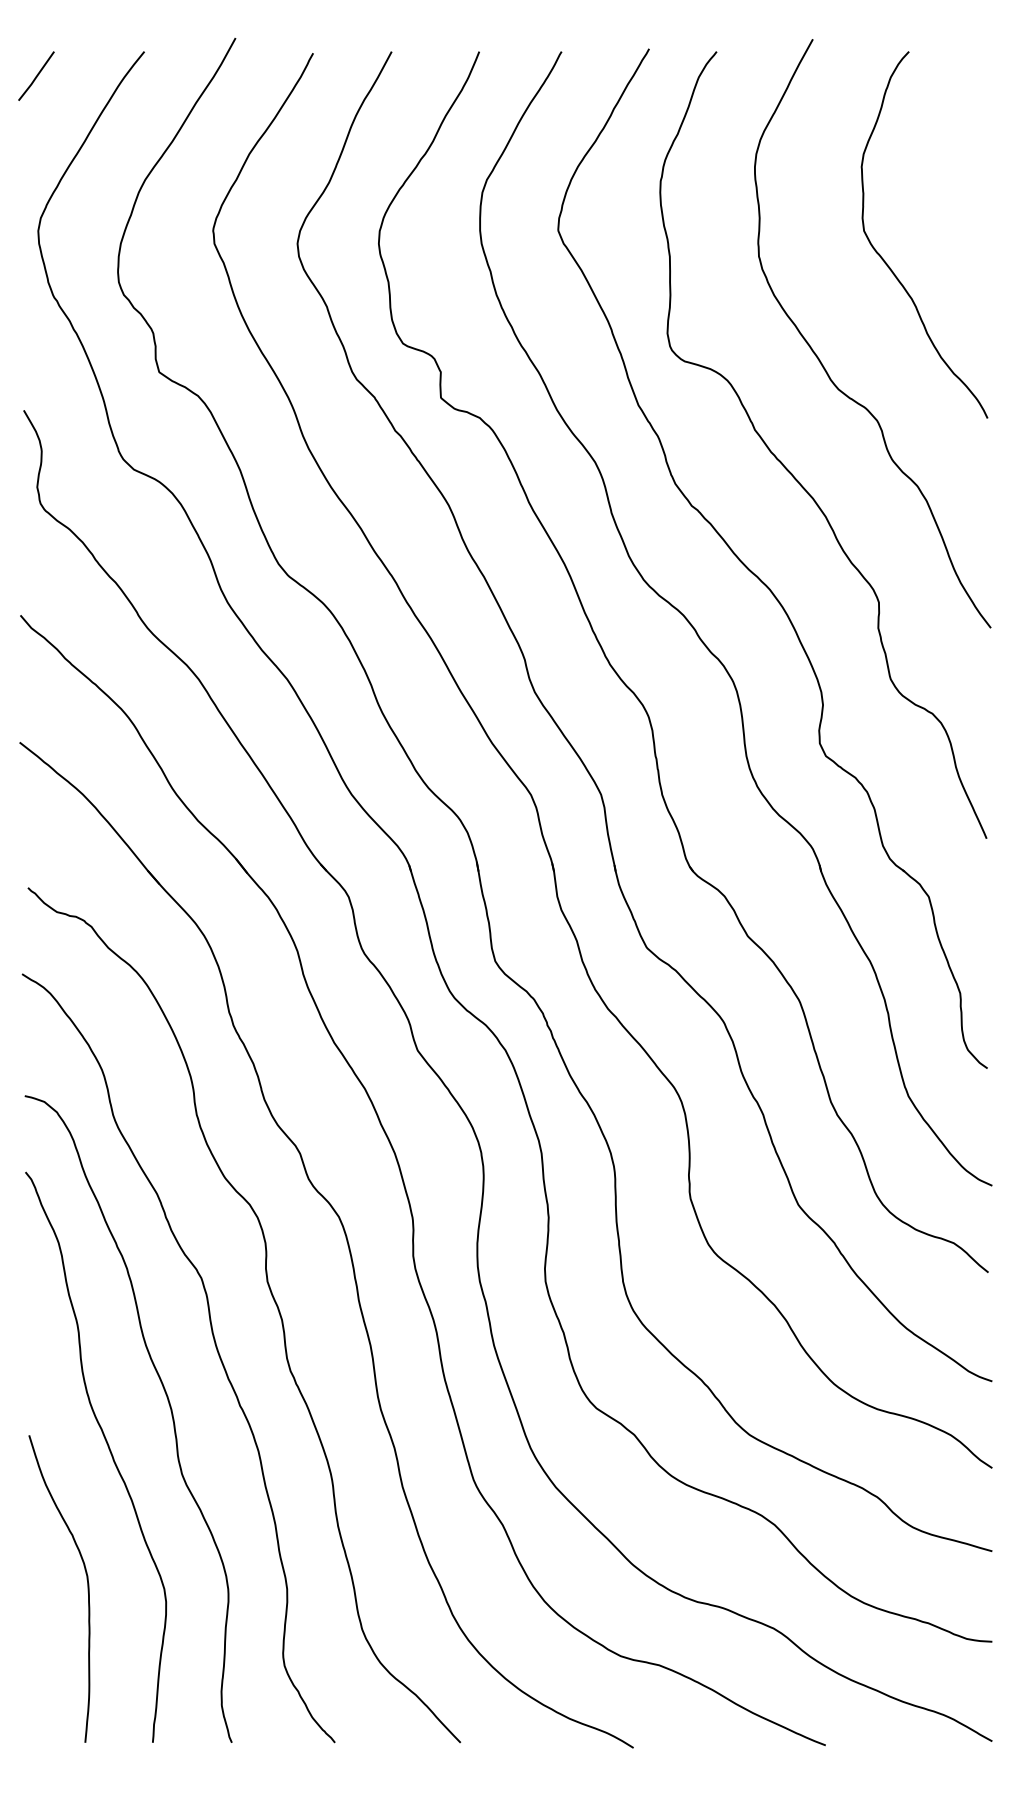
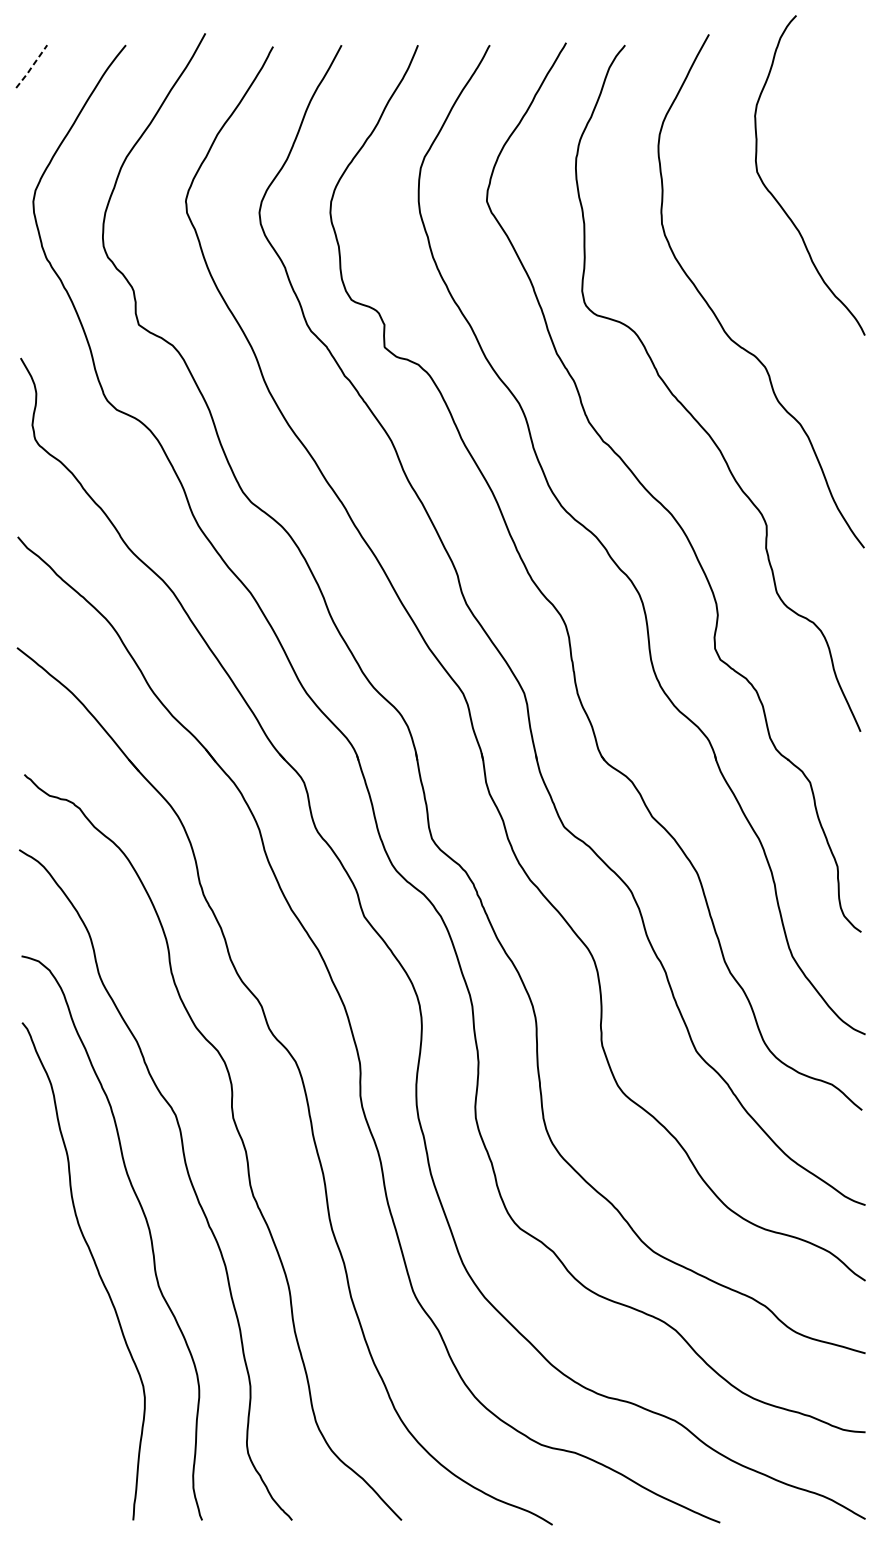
line: (36, 77) -> (31, 67), solid -> dashed
curve: (887, 263) -> (777, 200), moved
curve: (87, 1588) -> (76, 1385), removed

